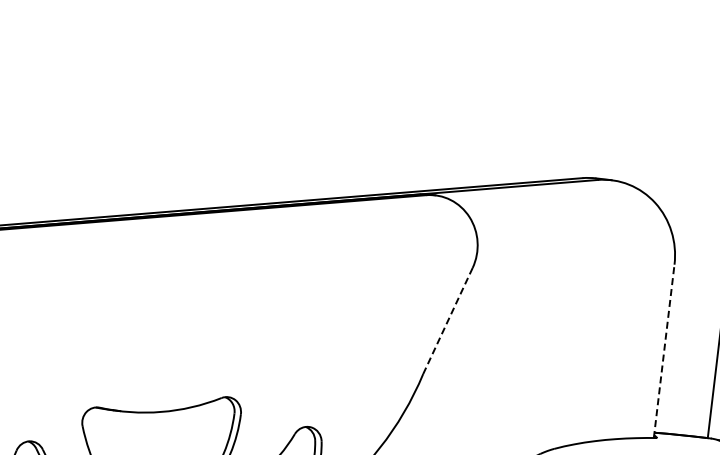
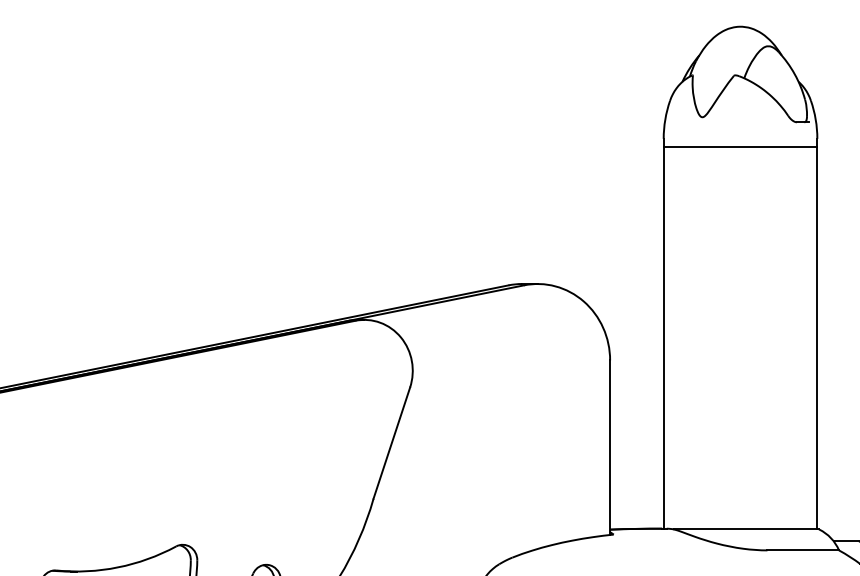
line: (447, 321) -> (391, 443), dashed -> solid
line: (664, 351) -> (610, 447), dashed -> solid

